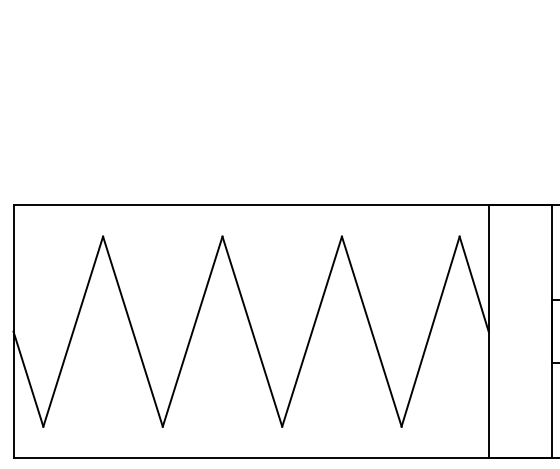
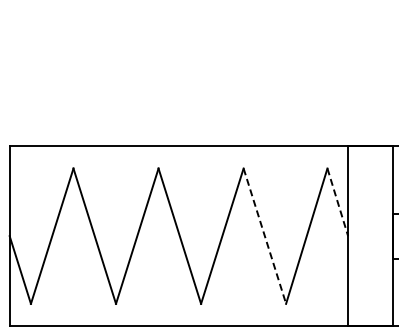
line: (473, 284) -> (337, 202), solid -> dashed
line: (371, 332) -> (264, 236), solid -> dashed

